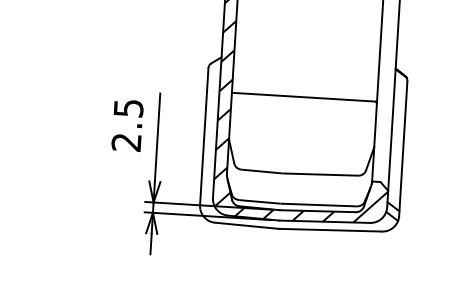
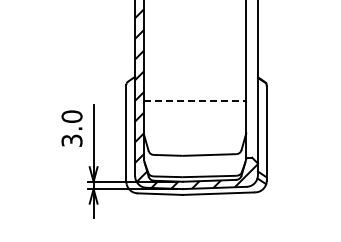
line: (303, 97) -> (194, 101), solid -> dashed
text: (126, 125) -> (71, 128), 2.5 -> 3.0

